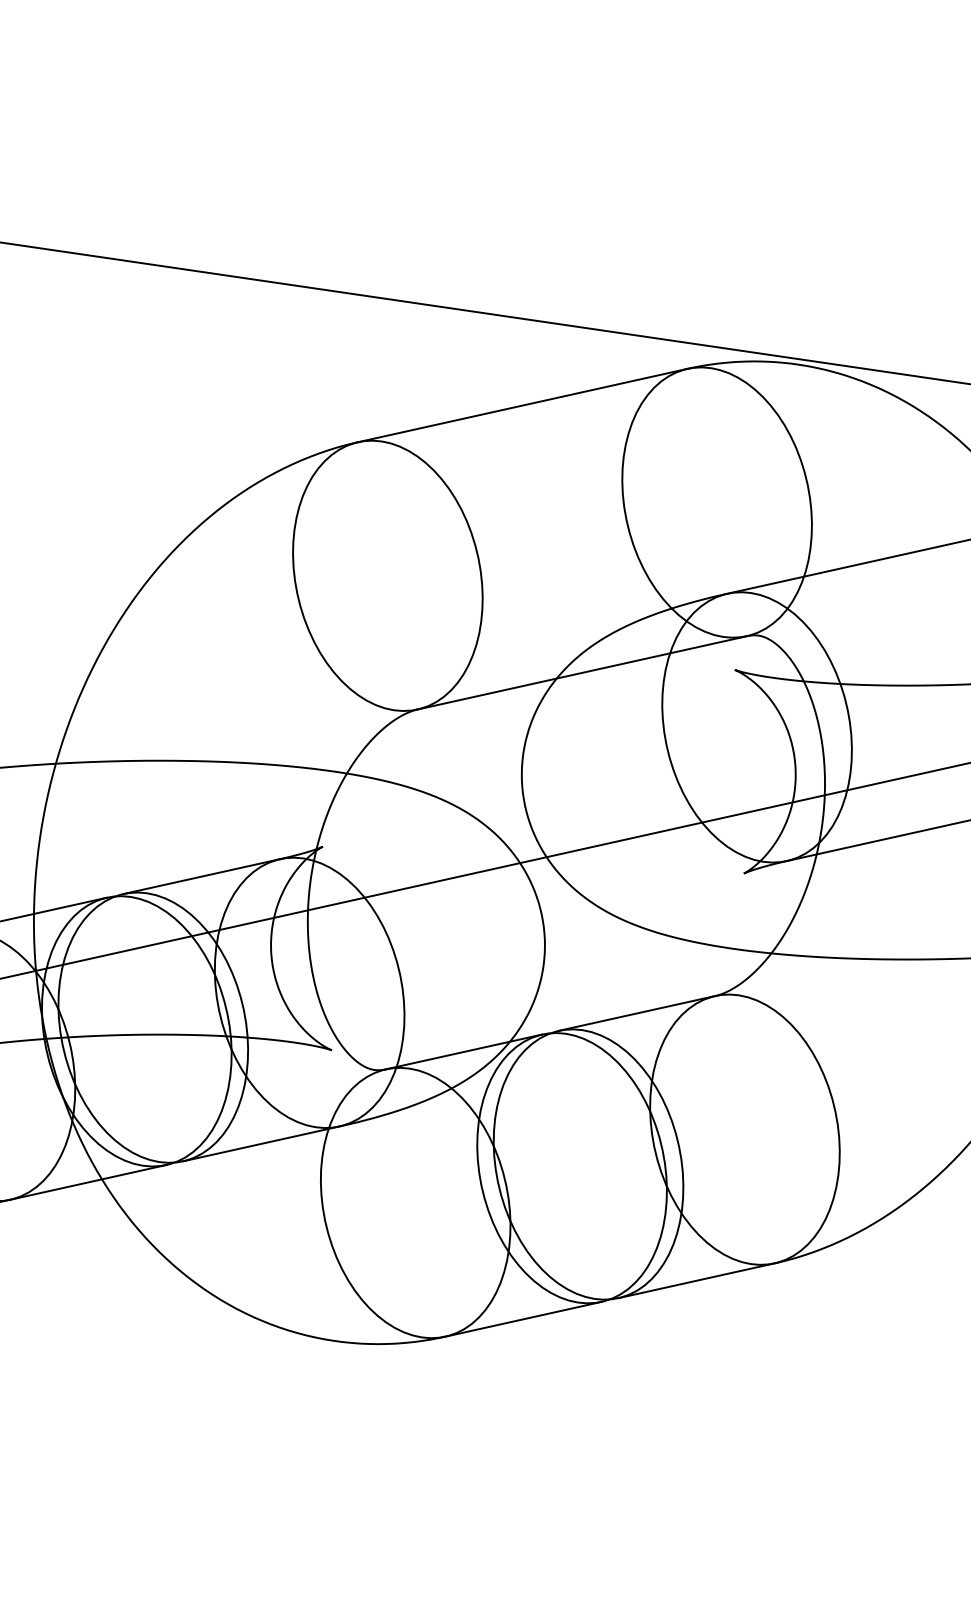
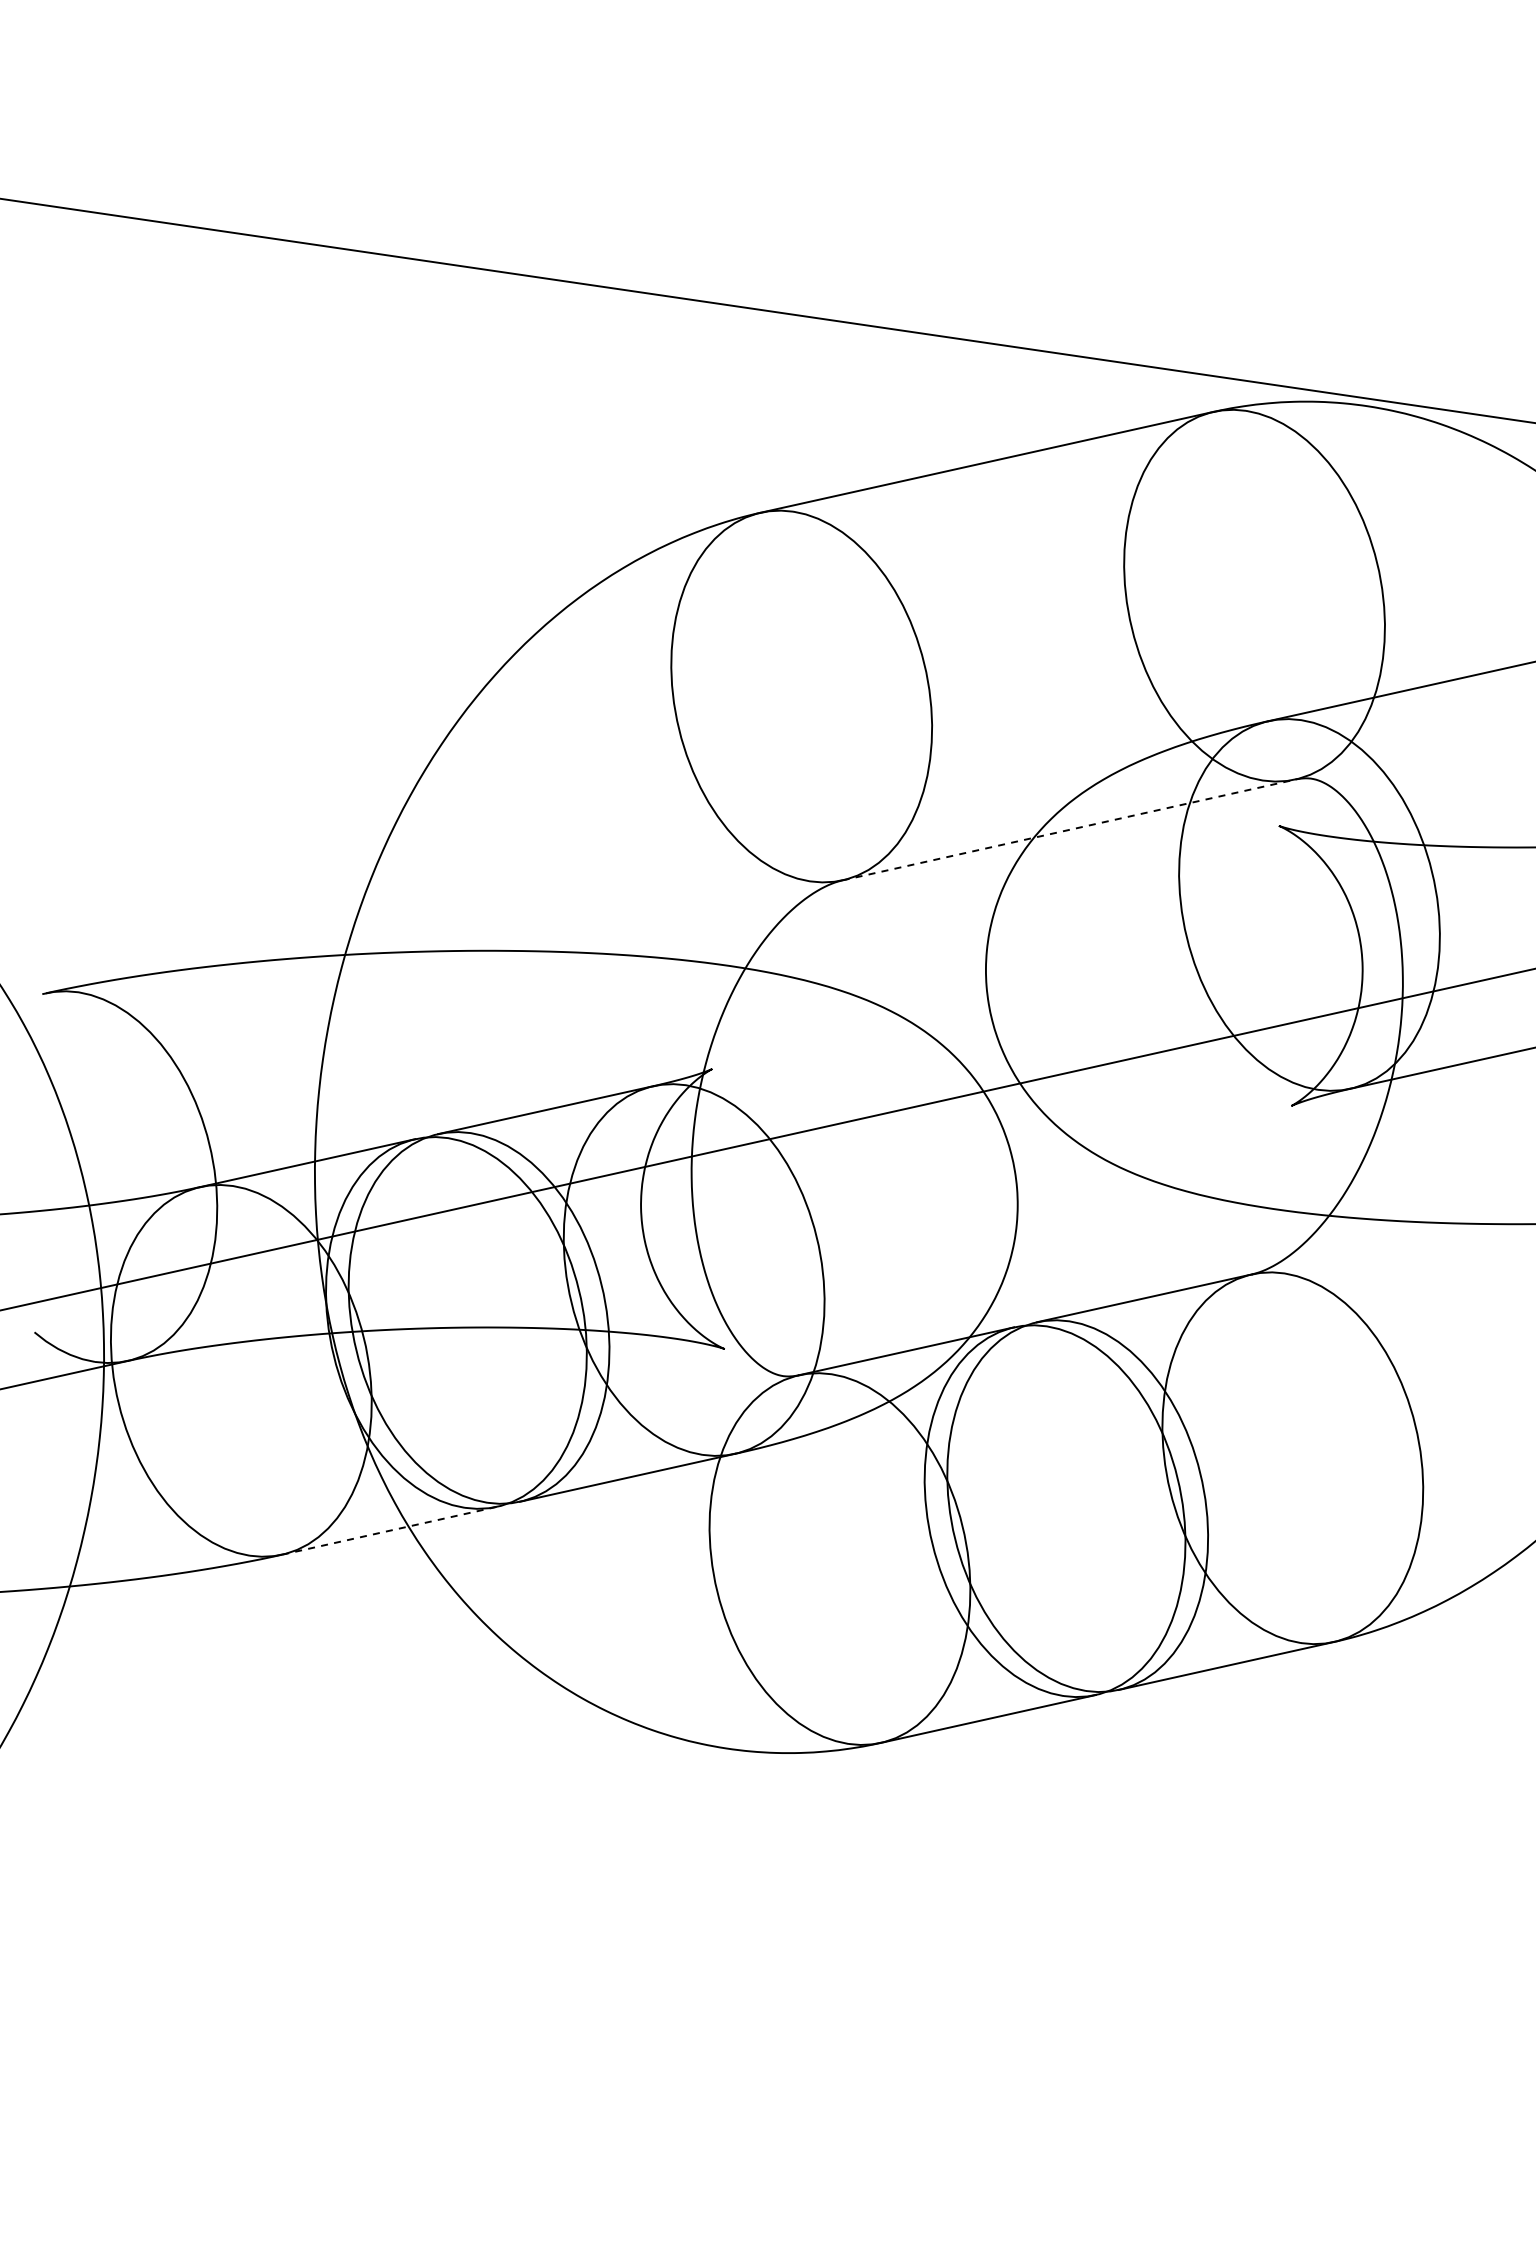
line: (582, 672) -> (1069, 829), solid -> dashed
line: (88, 1182) -> (390, 1530), solid -> dashed

